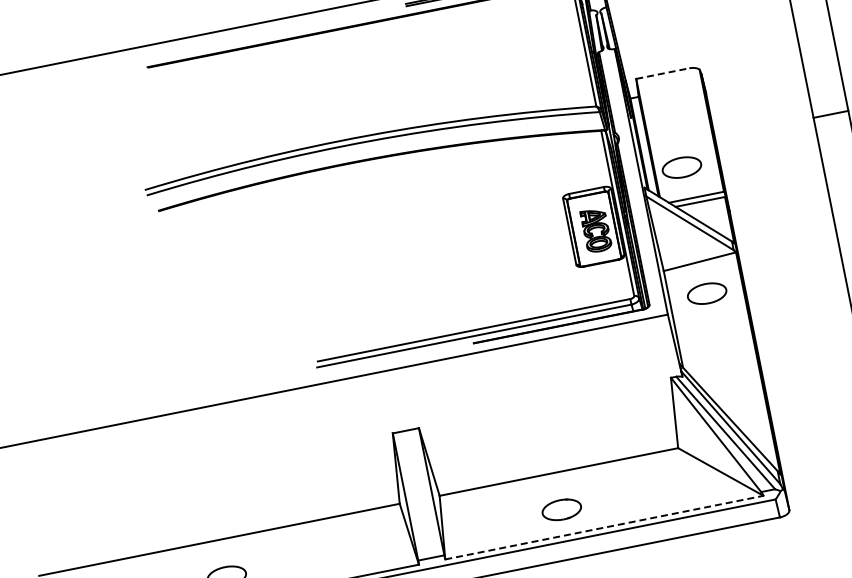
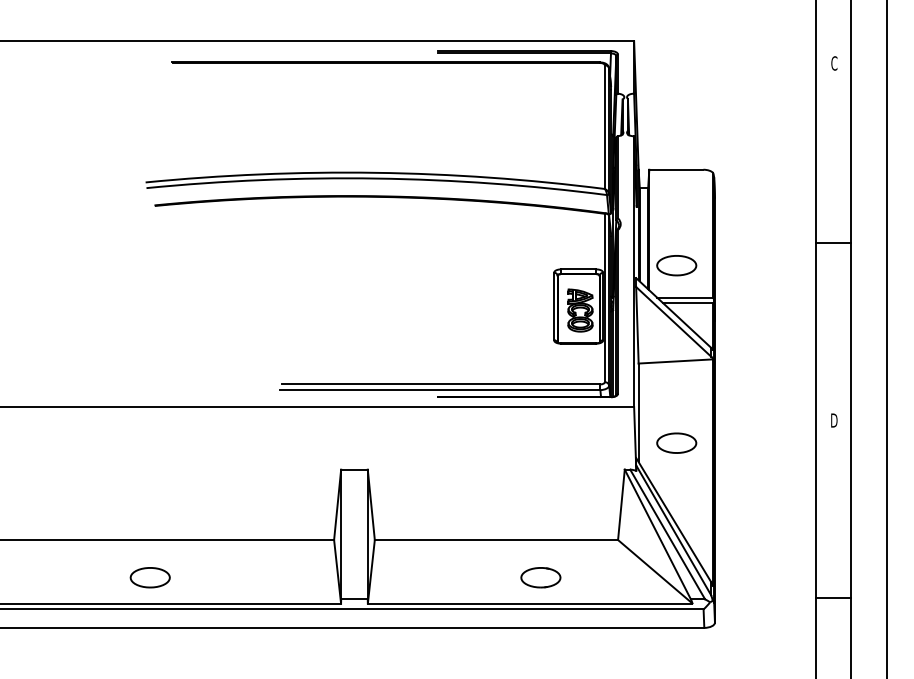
line: (662, 73) -> (676, 169), dashed -> solid
part: (706, 293) -> (676, 442), moved
part: (561, 509) -> (540, 577), moved
line: (604, 527) -> (530, 603), dashed -> solid

